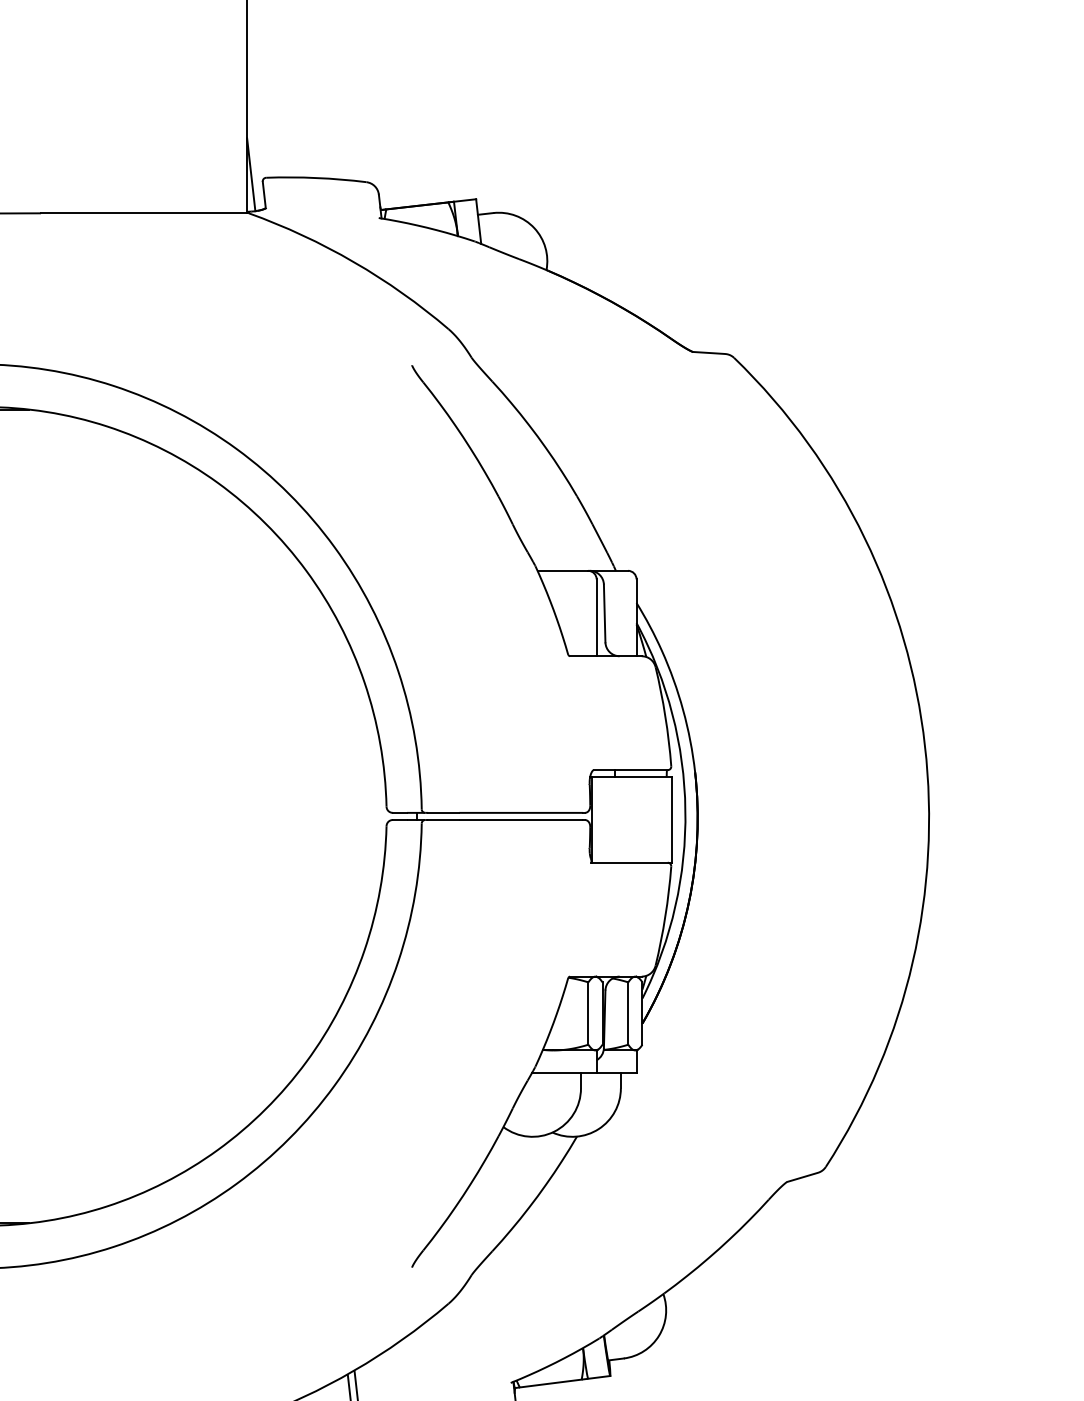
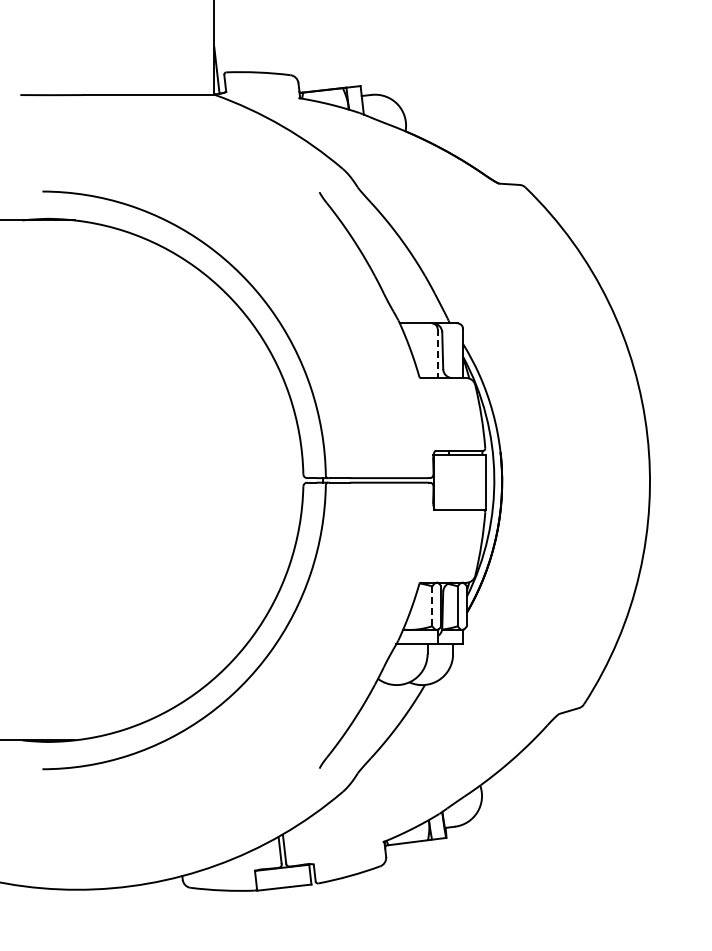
line: (596, 617) -> (437, 353), solid -> dashed
line: (588, 1013) -> (432, 606), solid -> dashed

